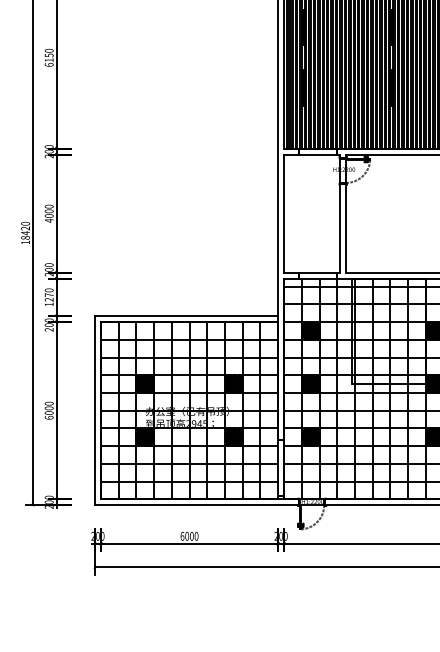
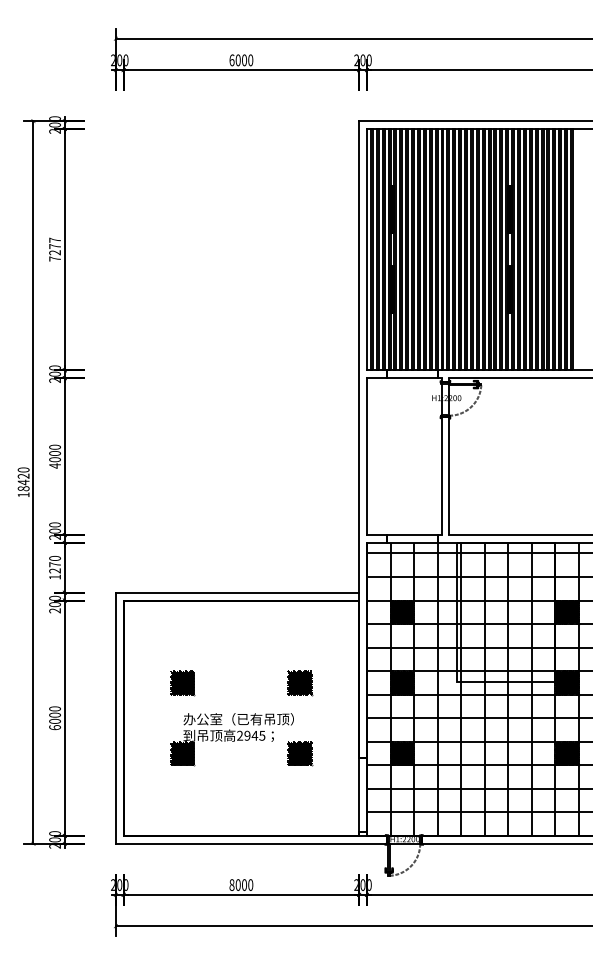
text: (48, 57) -> (54, 249), 6150 -> 7277
hatch: (189, 410) -> (241, 717), removed
text: (182, 535) -> (231, 884), 6000 -> 8000

